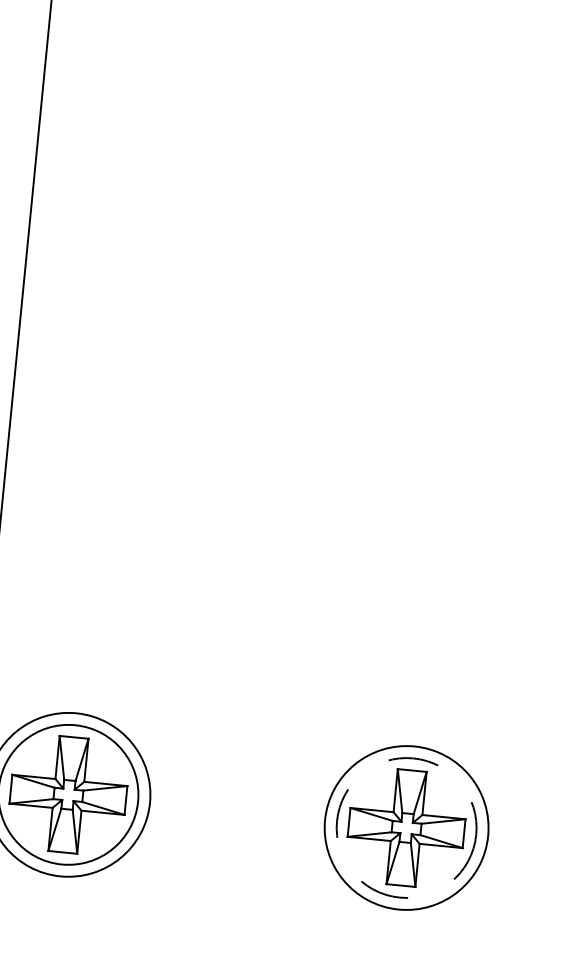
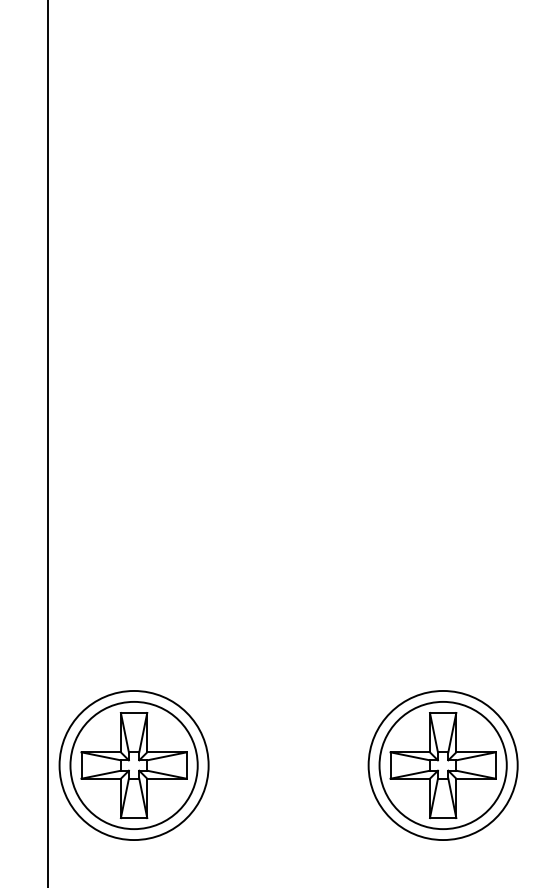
circle: (405, 827) -> (442, 765), dashed -> solid

